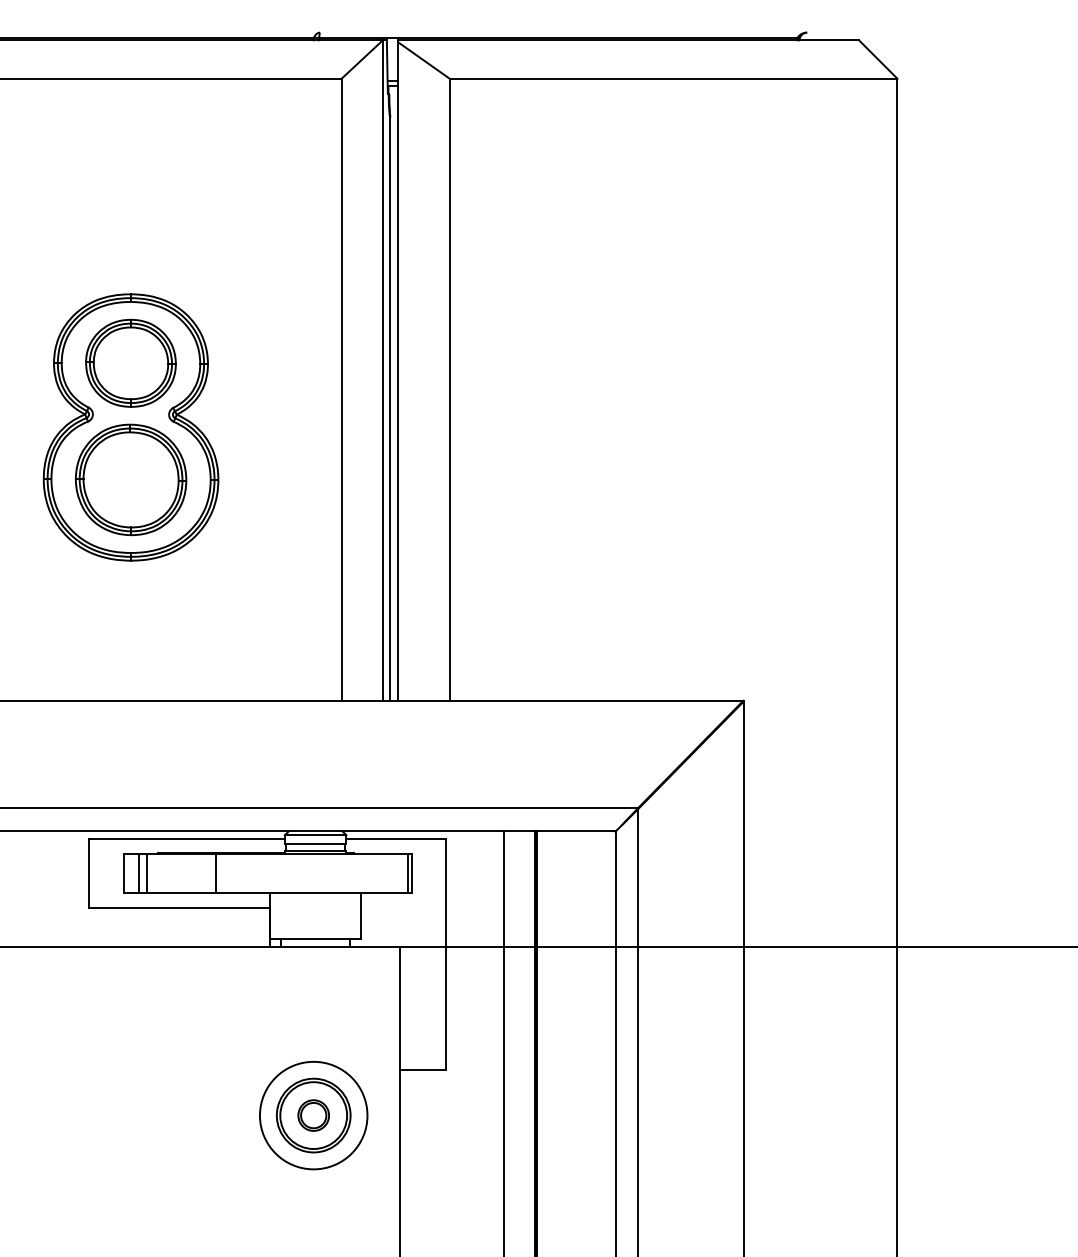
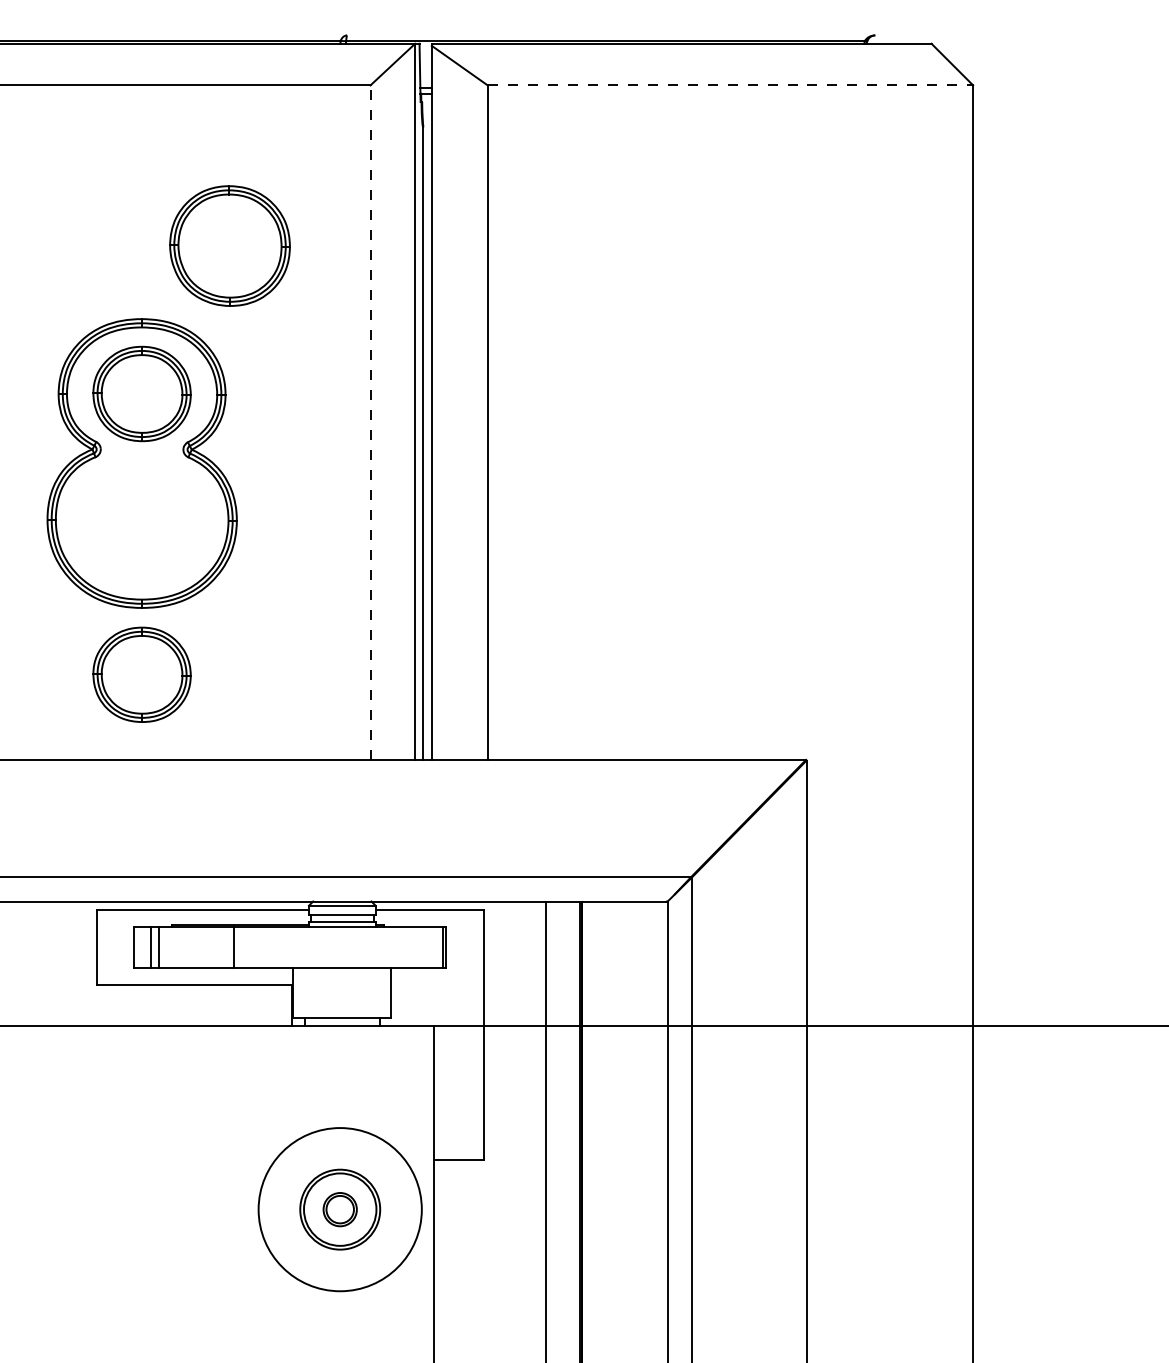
line: (673, 78) -> (730, 85), solid -> dashed
line: (341, 389) -> (370, 422), solid -> dashed
part: (131, 479) -> (230, 245), moved
part: (130, 621) -> (141, 673), added
circle: (313, 1115) -> (339, 1209), size x1.4

